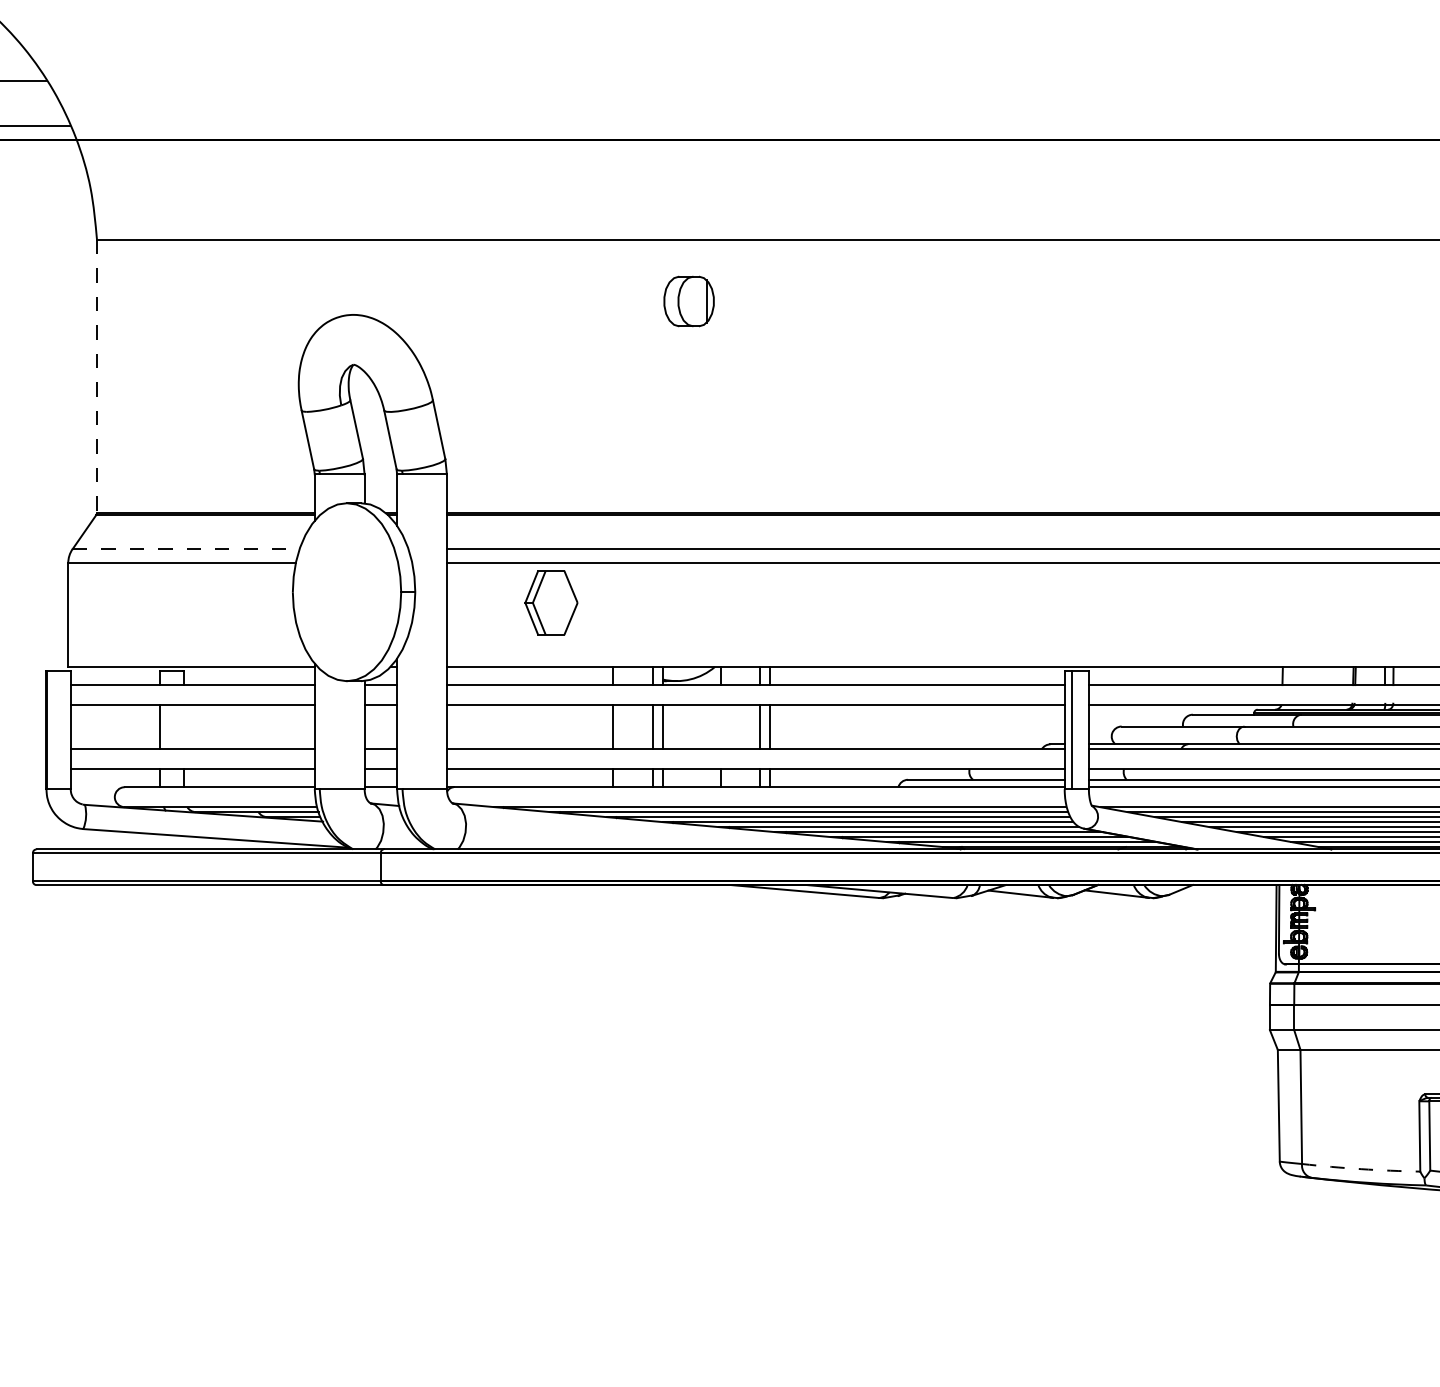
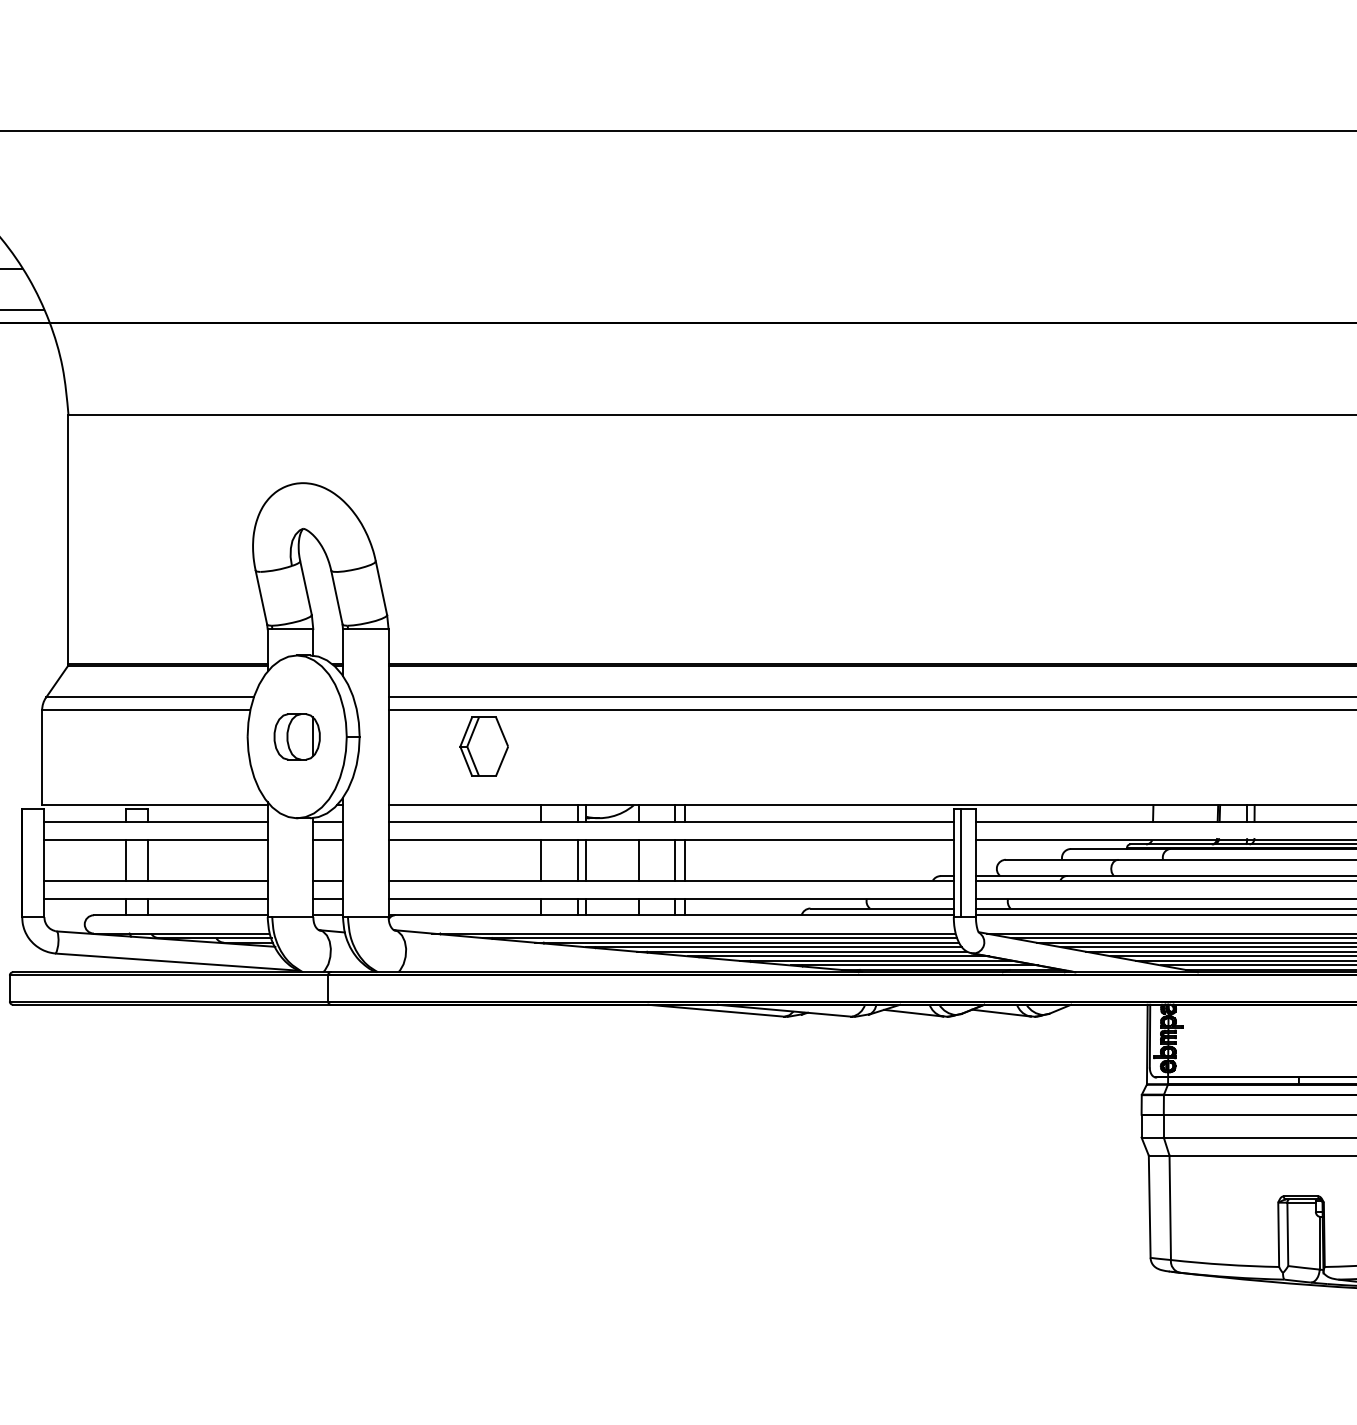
part: (688, 301) -> (296, 736), moved
line: (97, 376) -> (68, 539), dashed -> solid
line: (186, 549) -> (150, 697), dashed -> solid
line: (183, 727) -> (147, 860), added
line: (720, 727) -> (638, 860), added
arc: (1360, 1168) -> (1224, 1264), dashed -> solid

